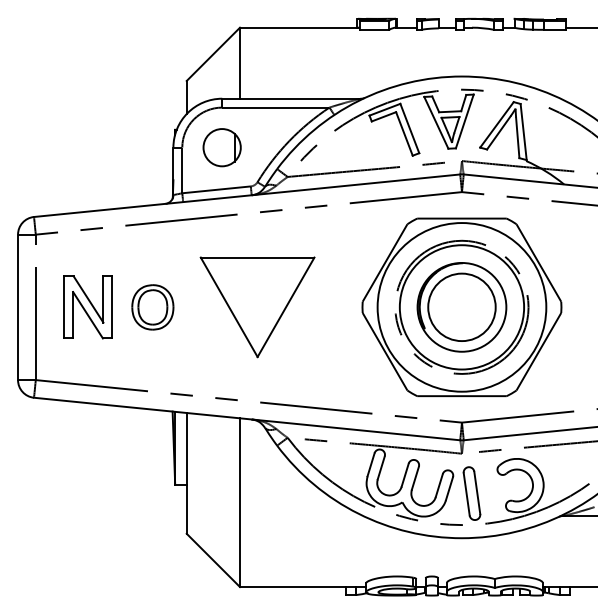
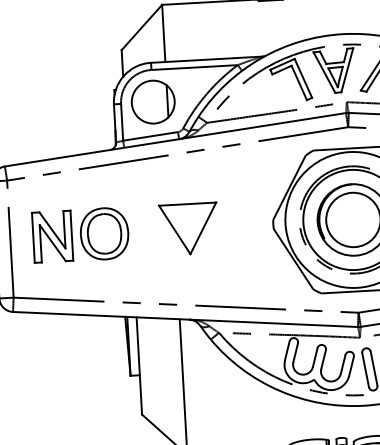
part: (221, 147) -> (152, 102), size x1.43
part: (152, 307) -> (104, 233), size x1.43
part: (257, 307) -> (188, 229), size x0.62

